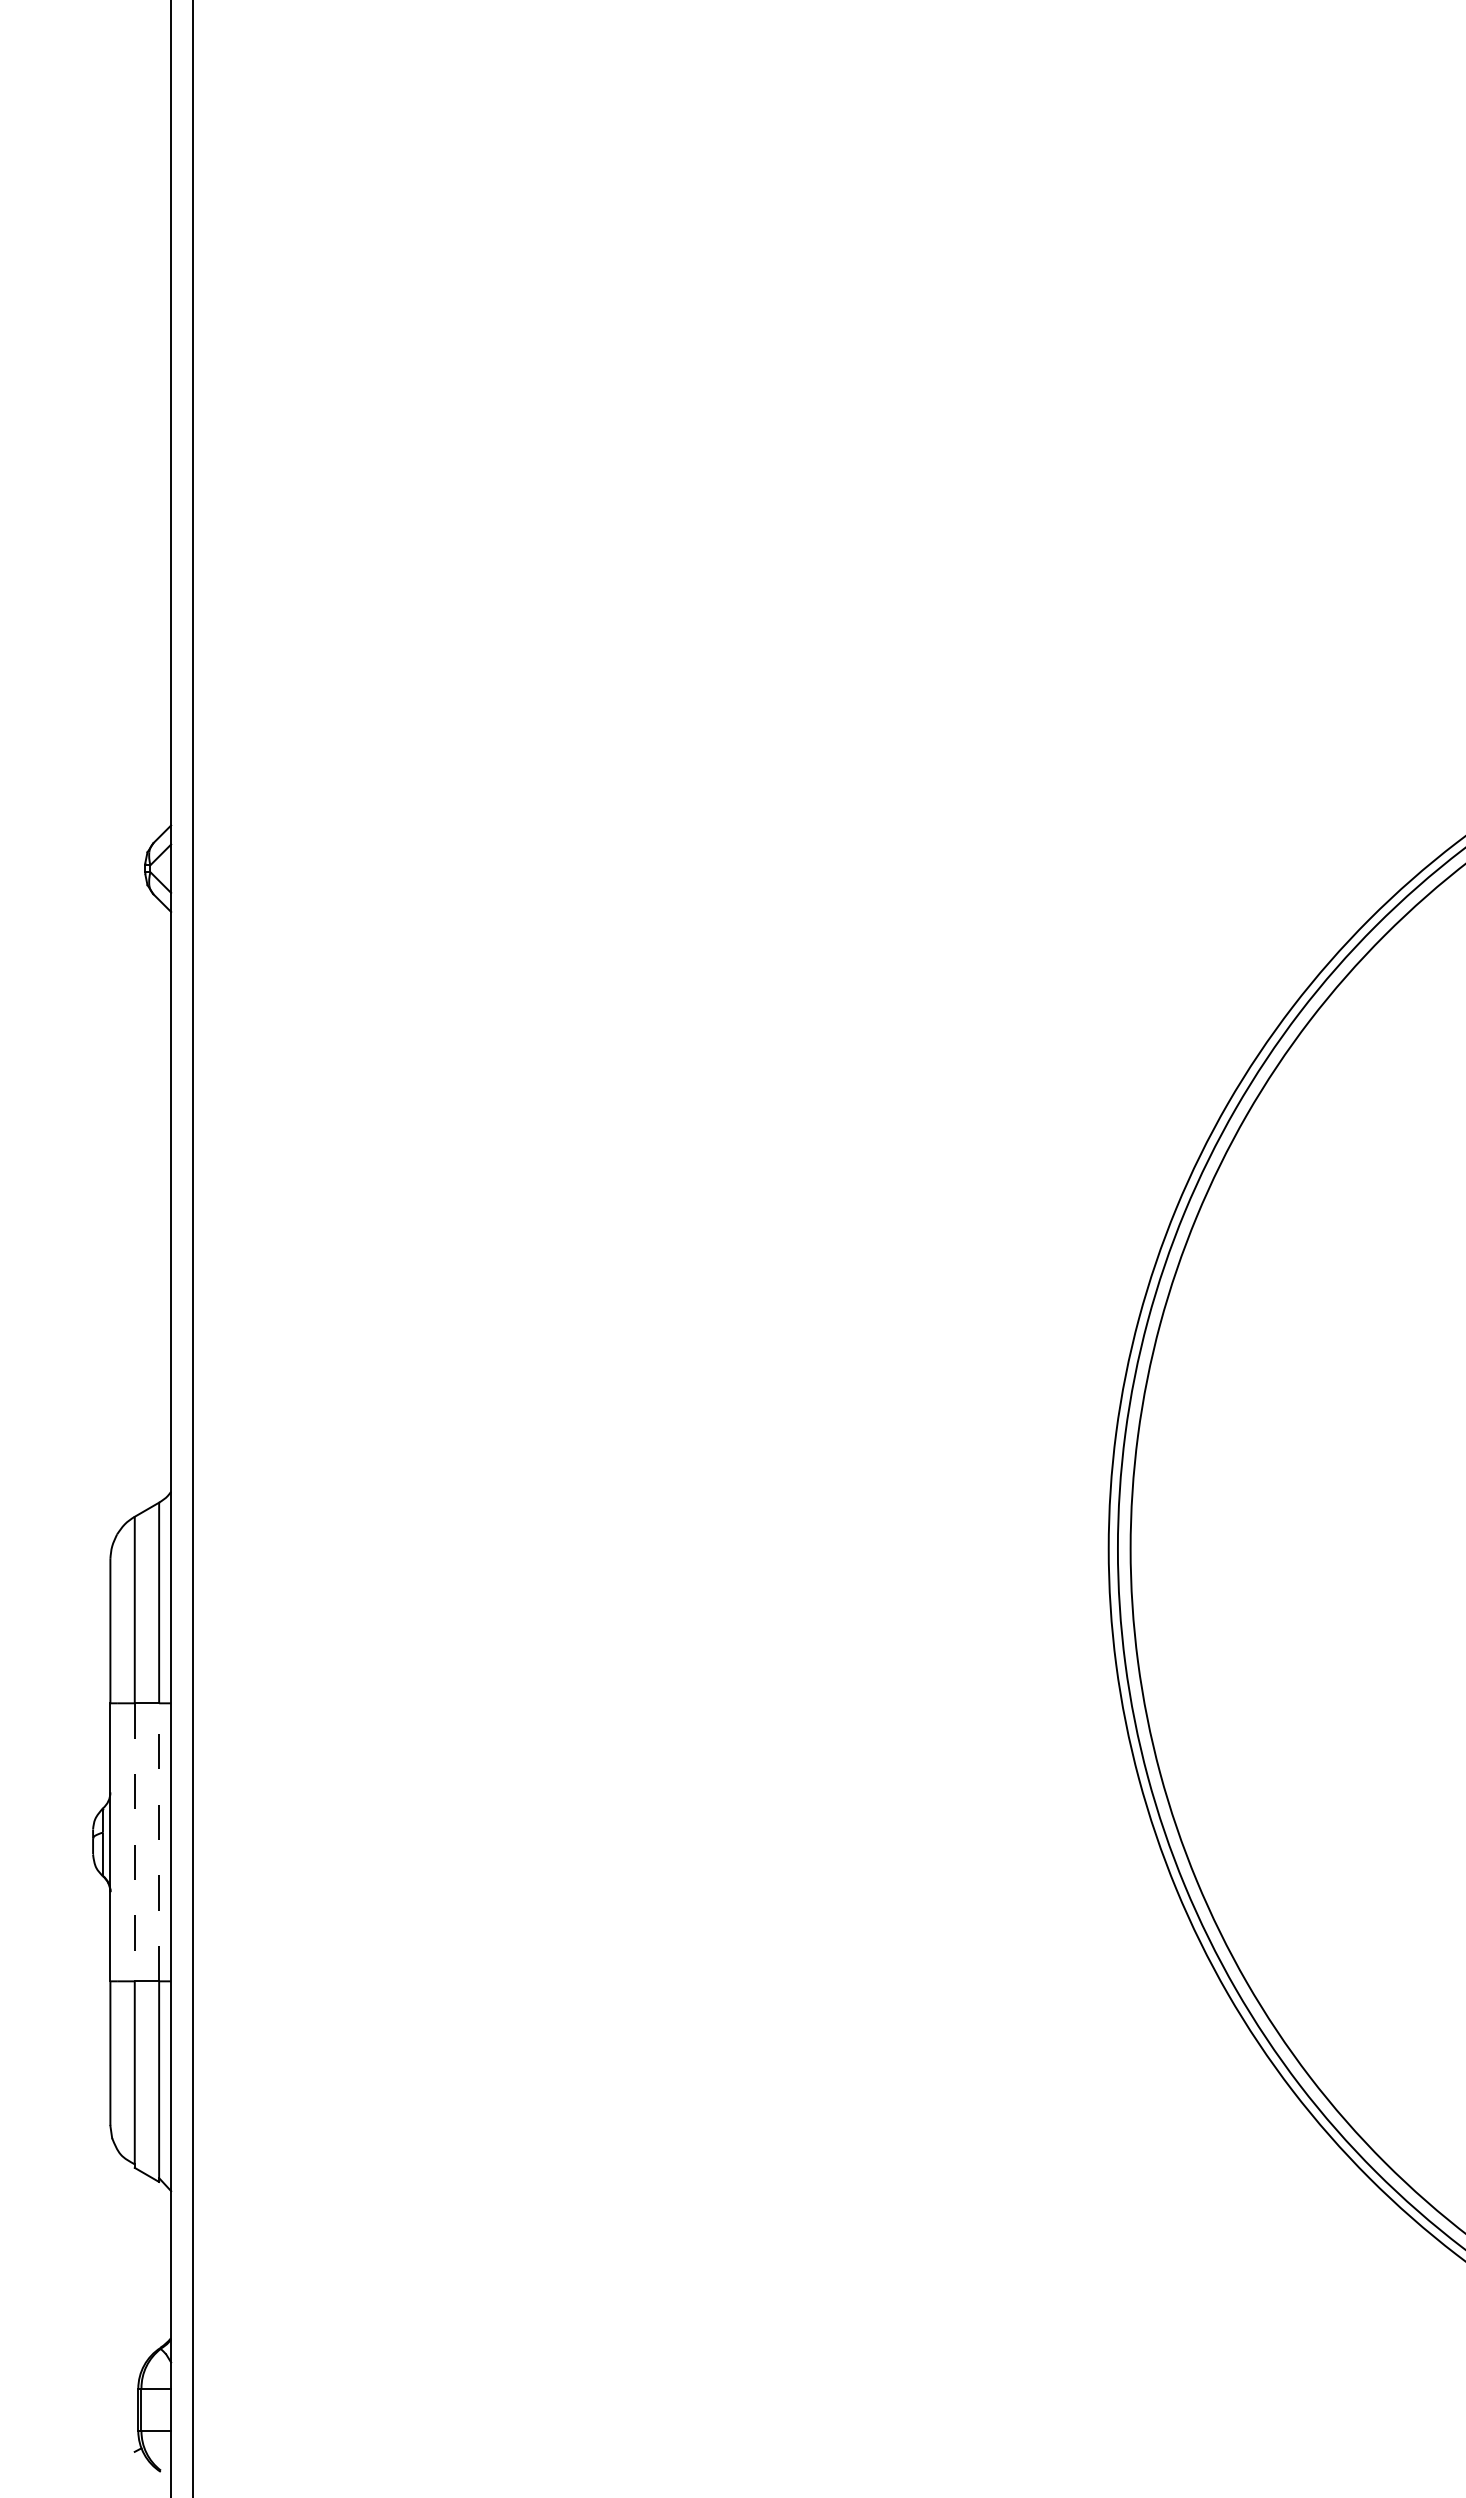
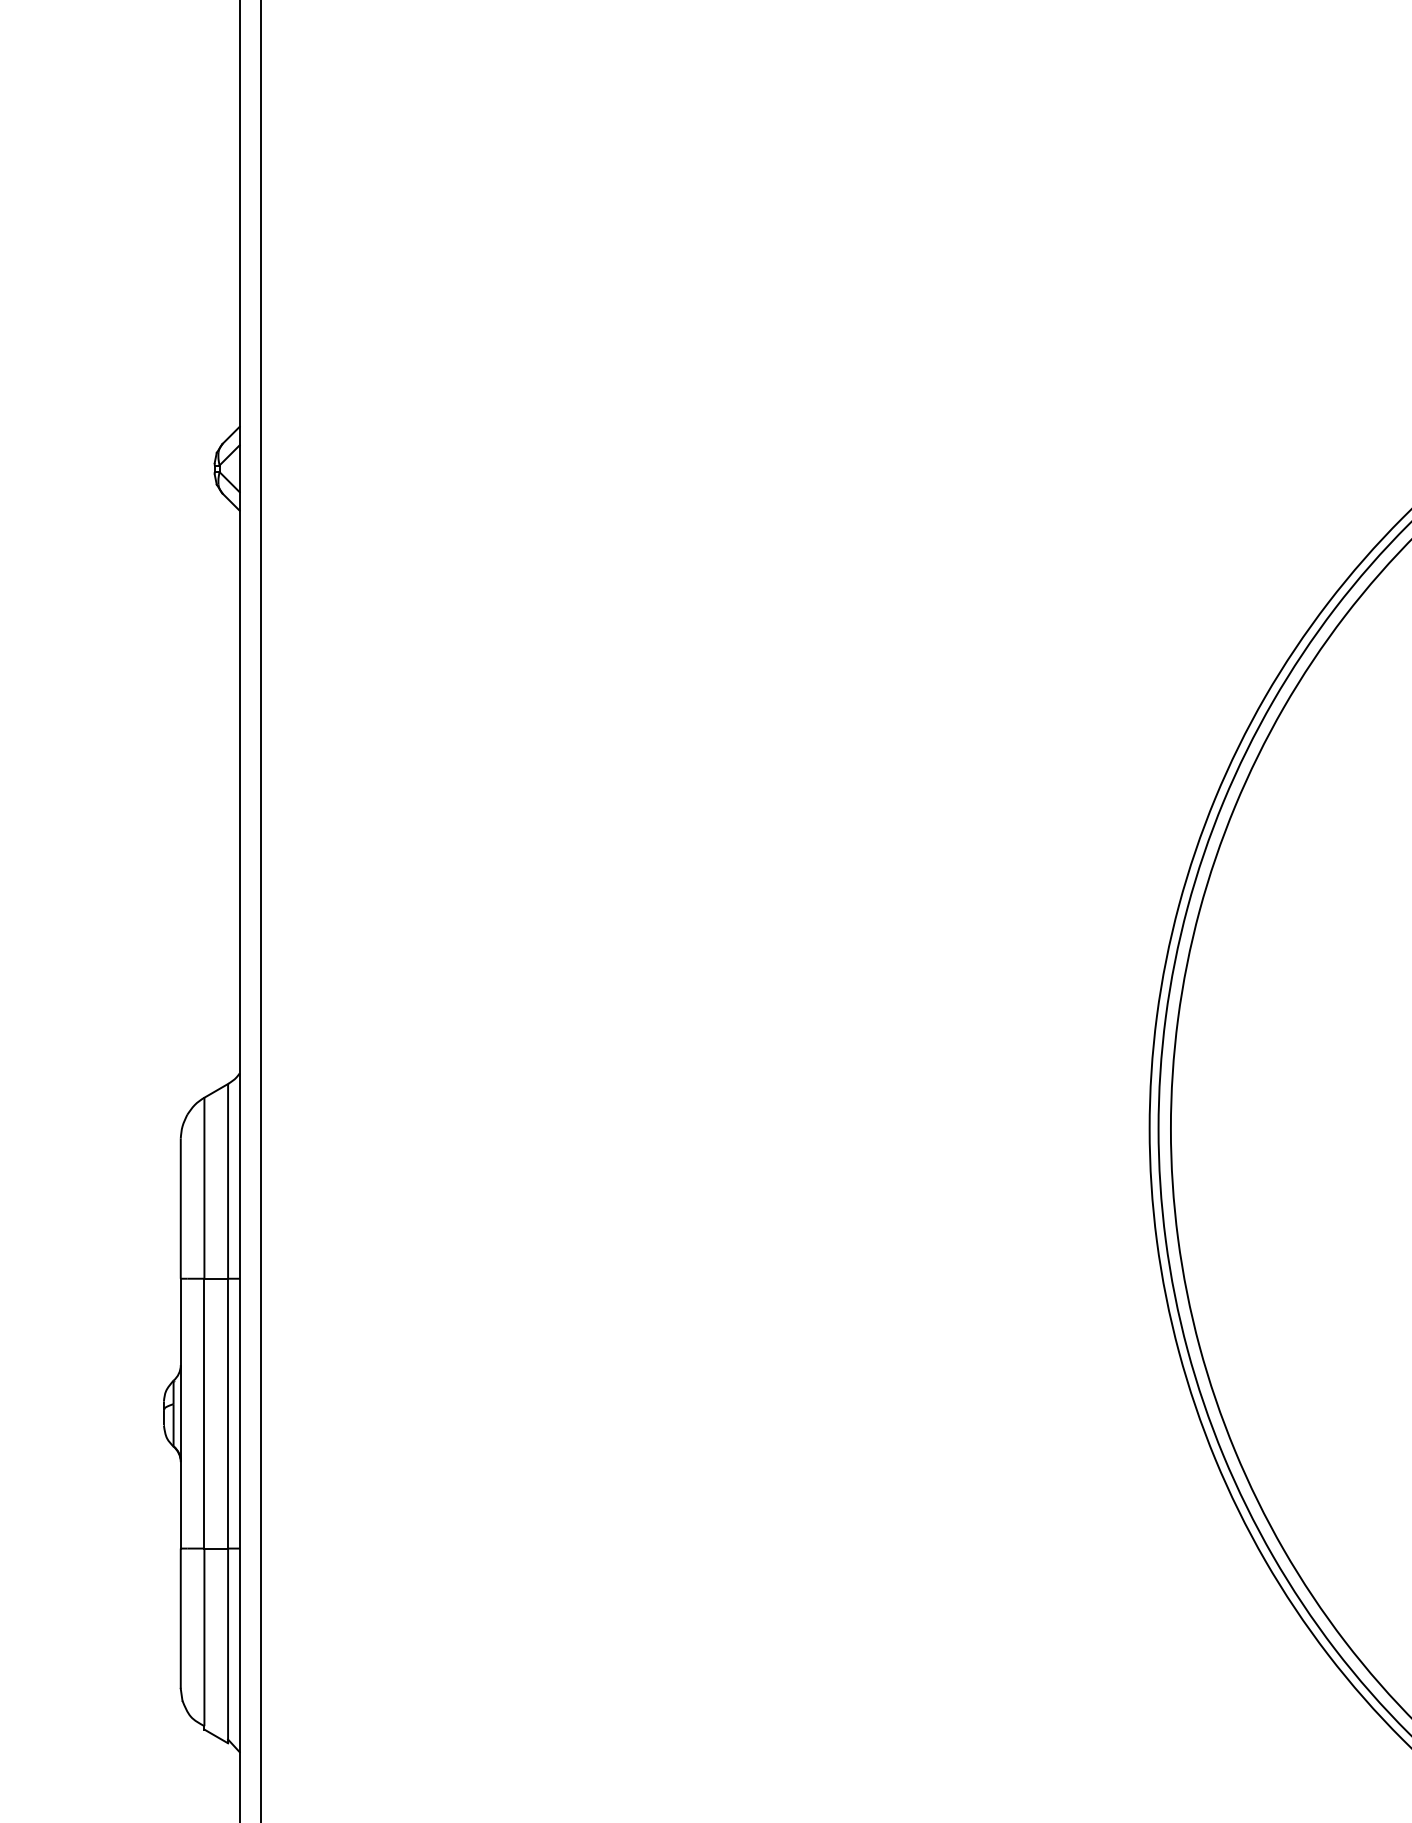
line: (159, 1841) -> (228, 1412), dashed -> solid
line: (134, 1842) -> (204, 1413), dashed -> solid

